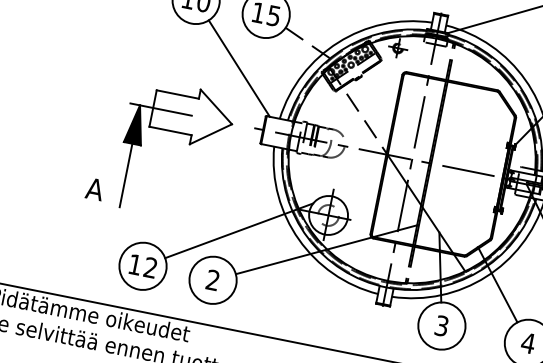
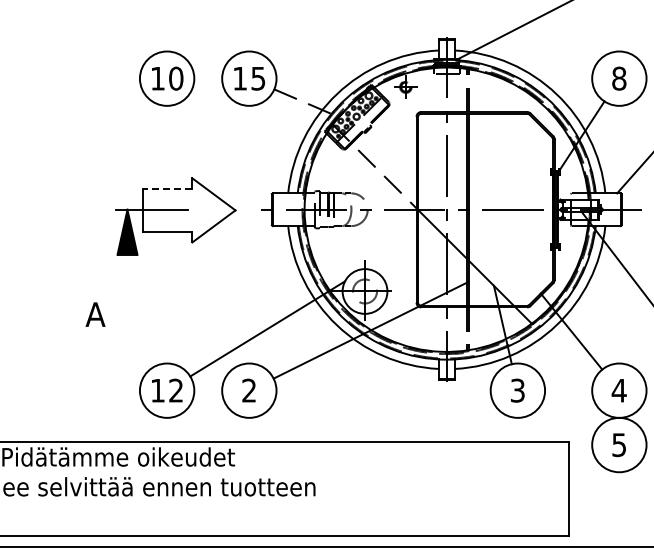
line: (238, 68) -> (230, 145), removed
line: (177, 94) -> (167, 189), solid -> dashed
line: (126, 175) -> (127, 291), removed

